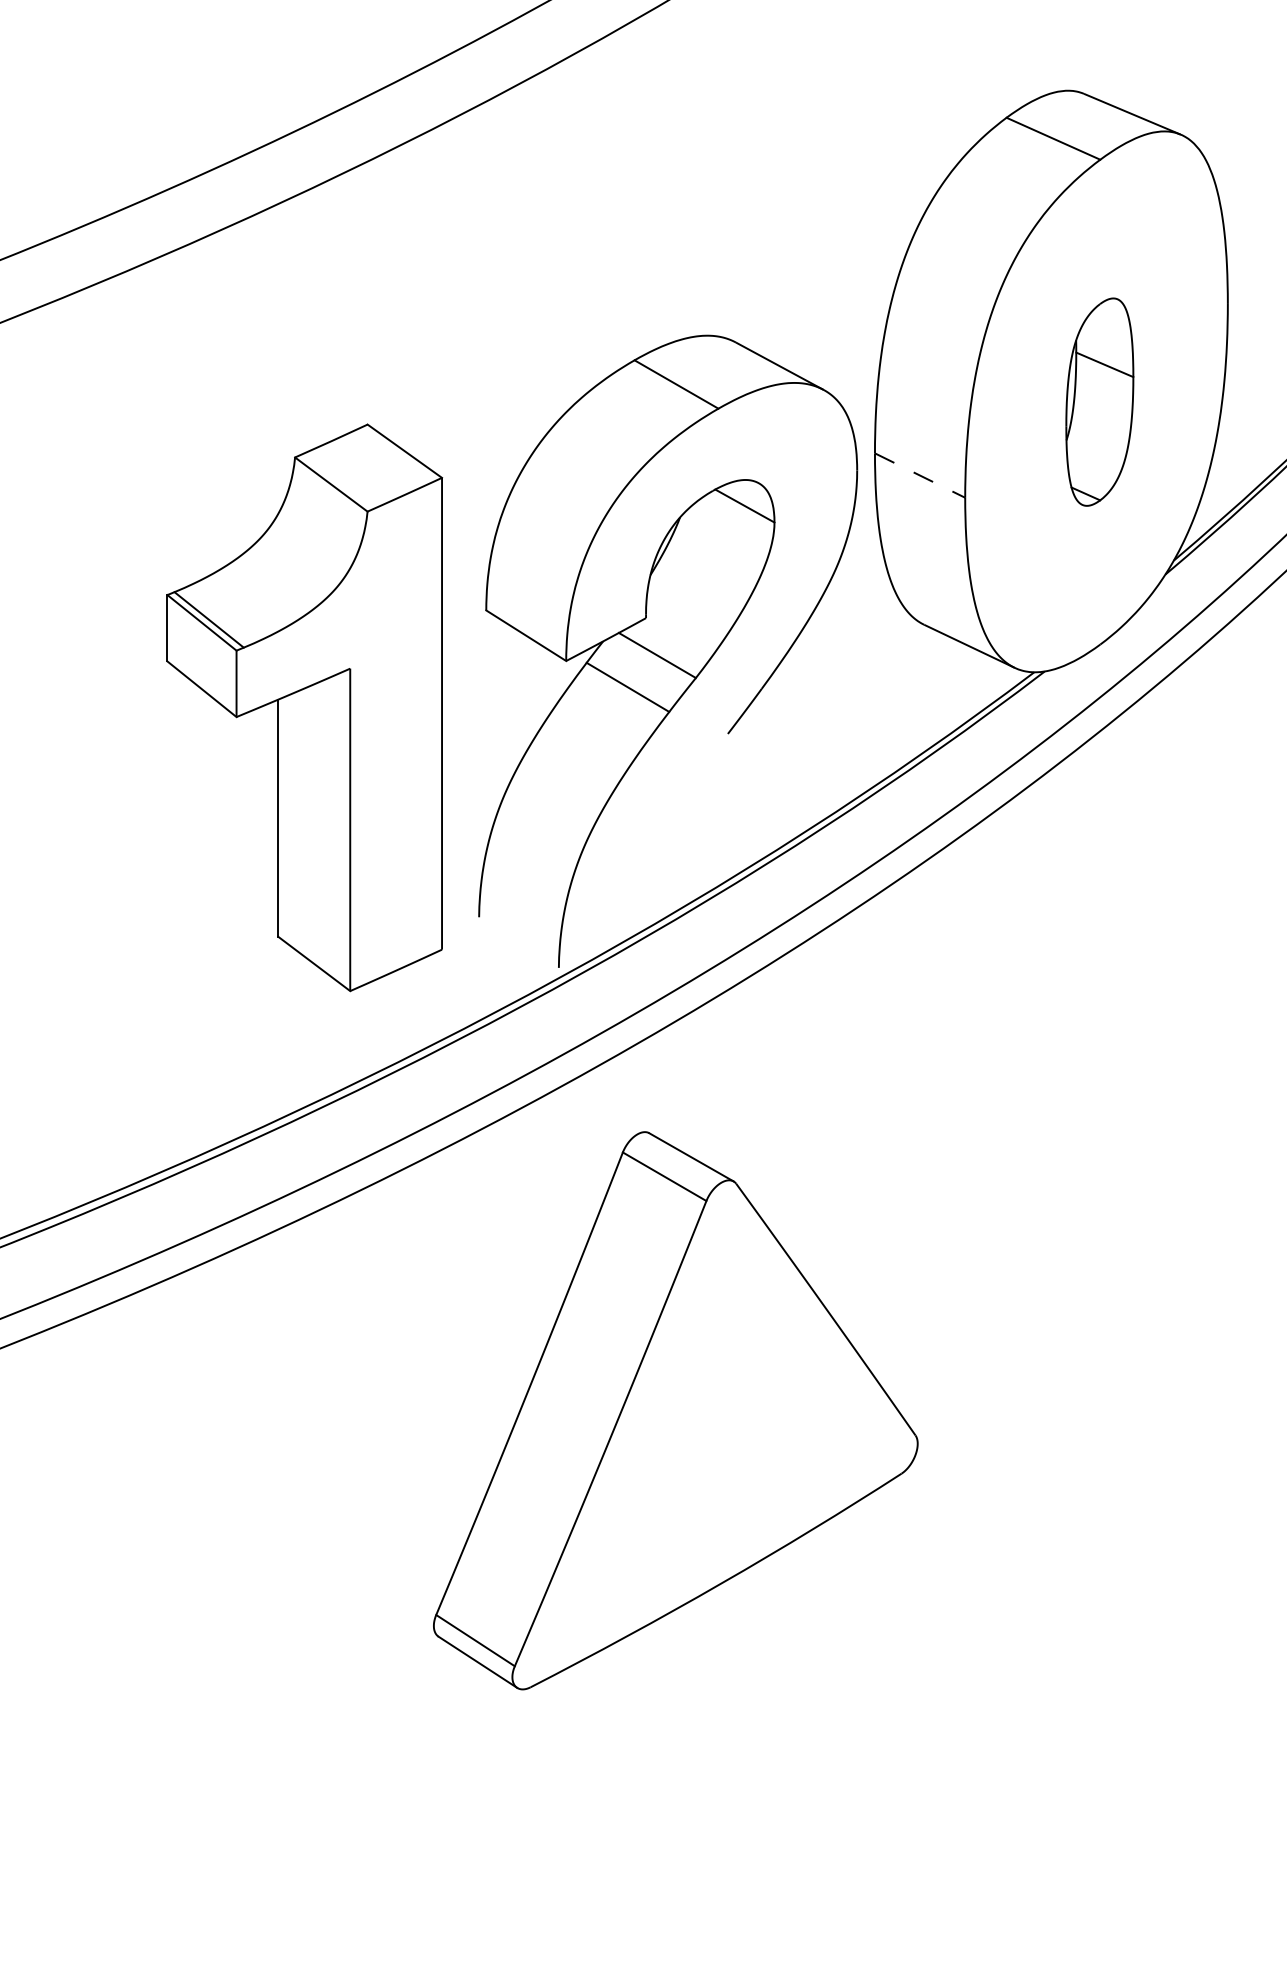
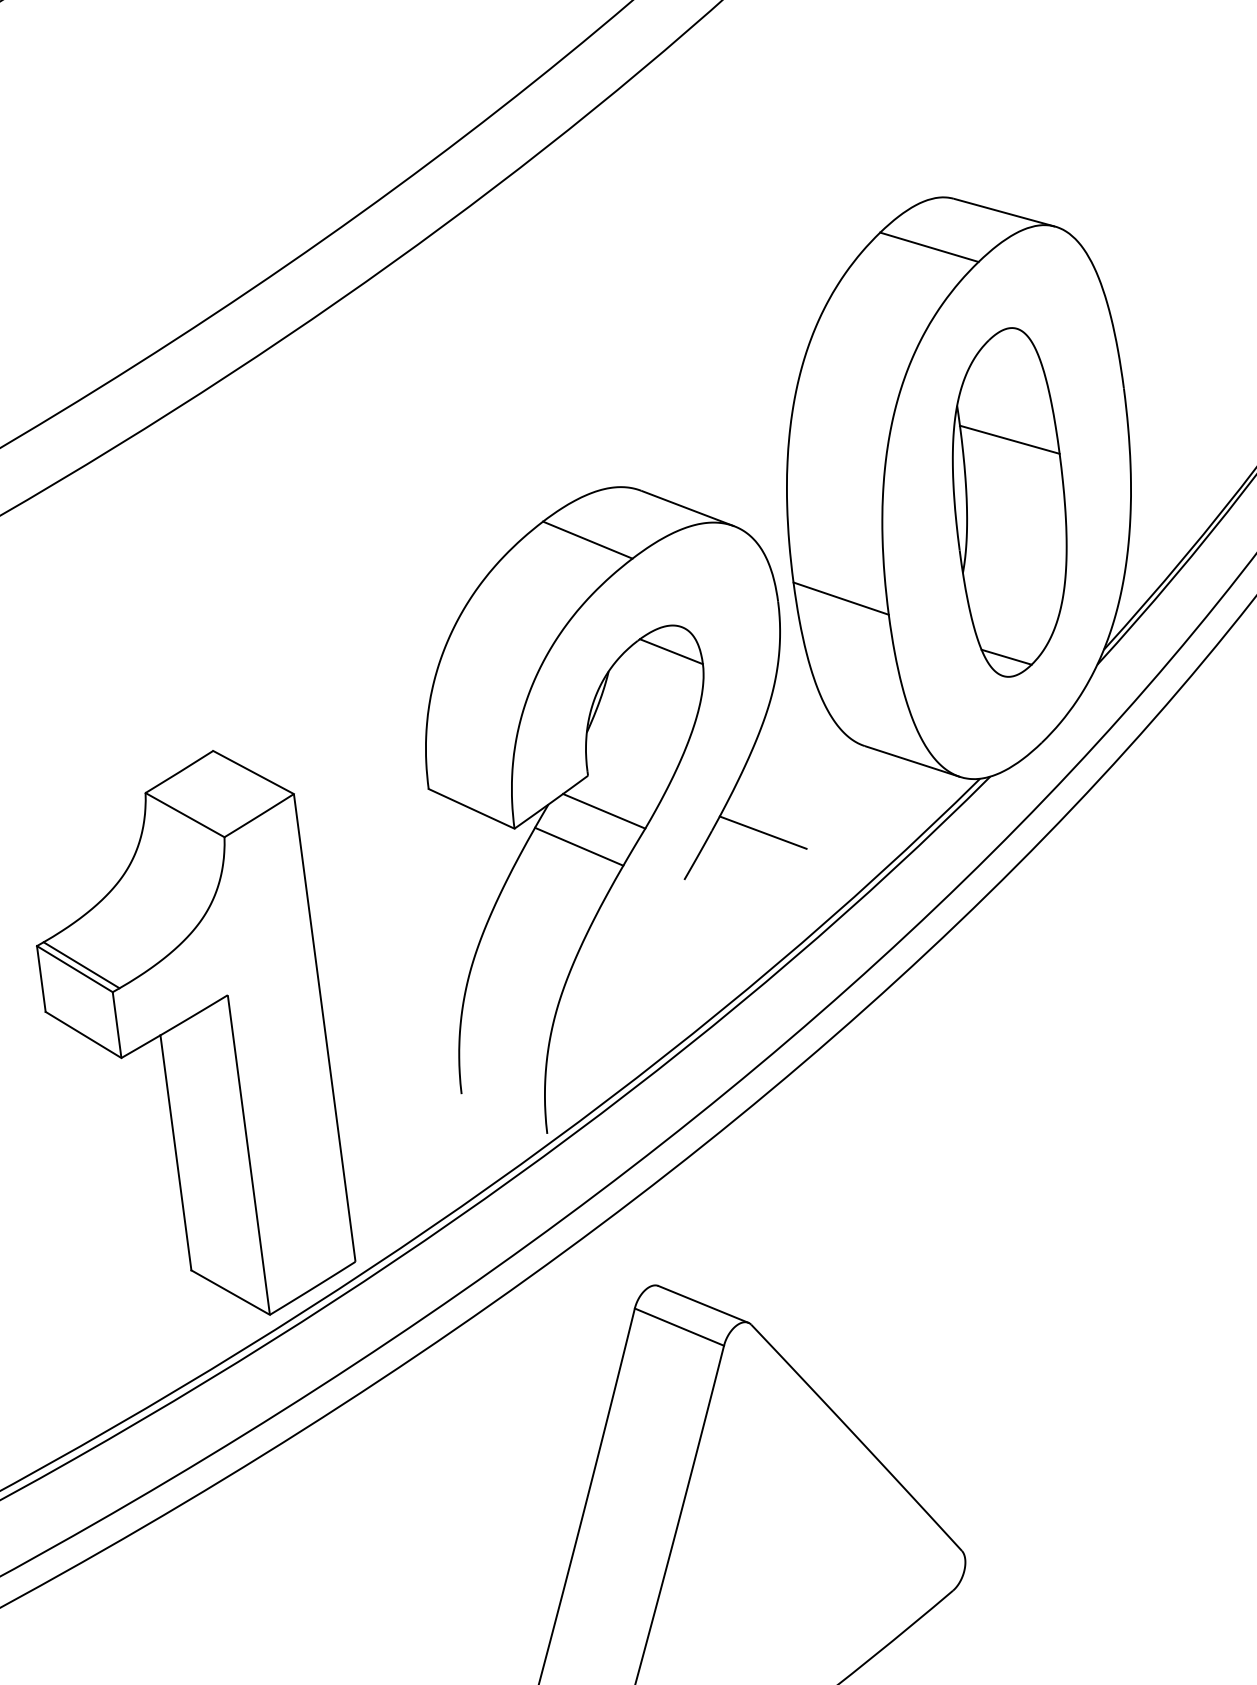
part: (1099, 401) -> (1009, 501), size x1.67
line: (920, 475) -> (841, 598), dashed -> solid
line: (812, 697) -> (763, 832), added
part: (304, 707) -> (187, 1039), moved

